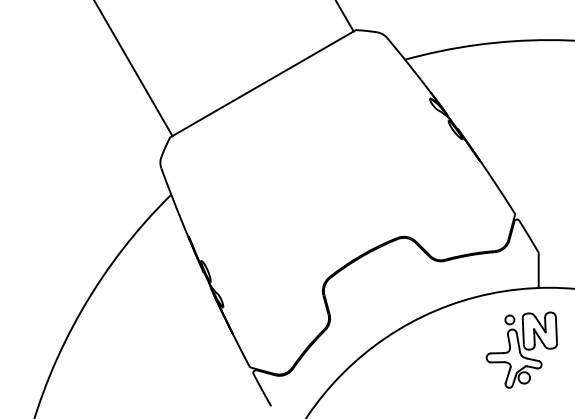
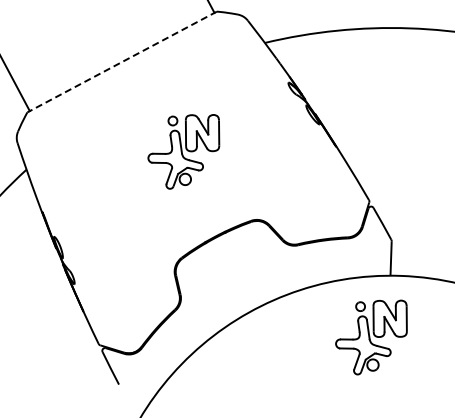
line: (262, 84) -> (121, 62), solid -> dashed
part: (327, 170) -> (183, 150), added

